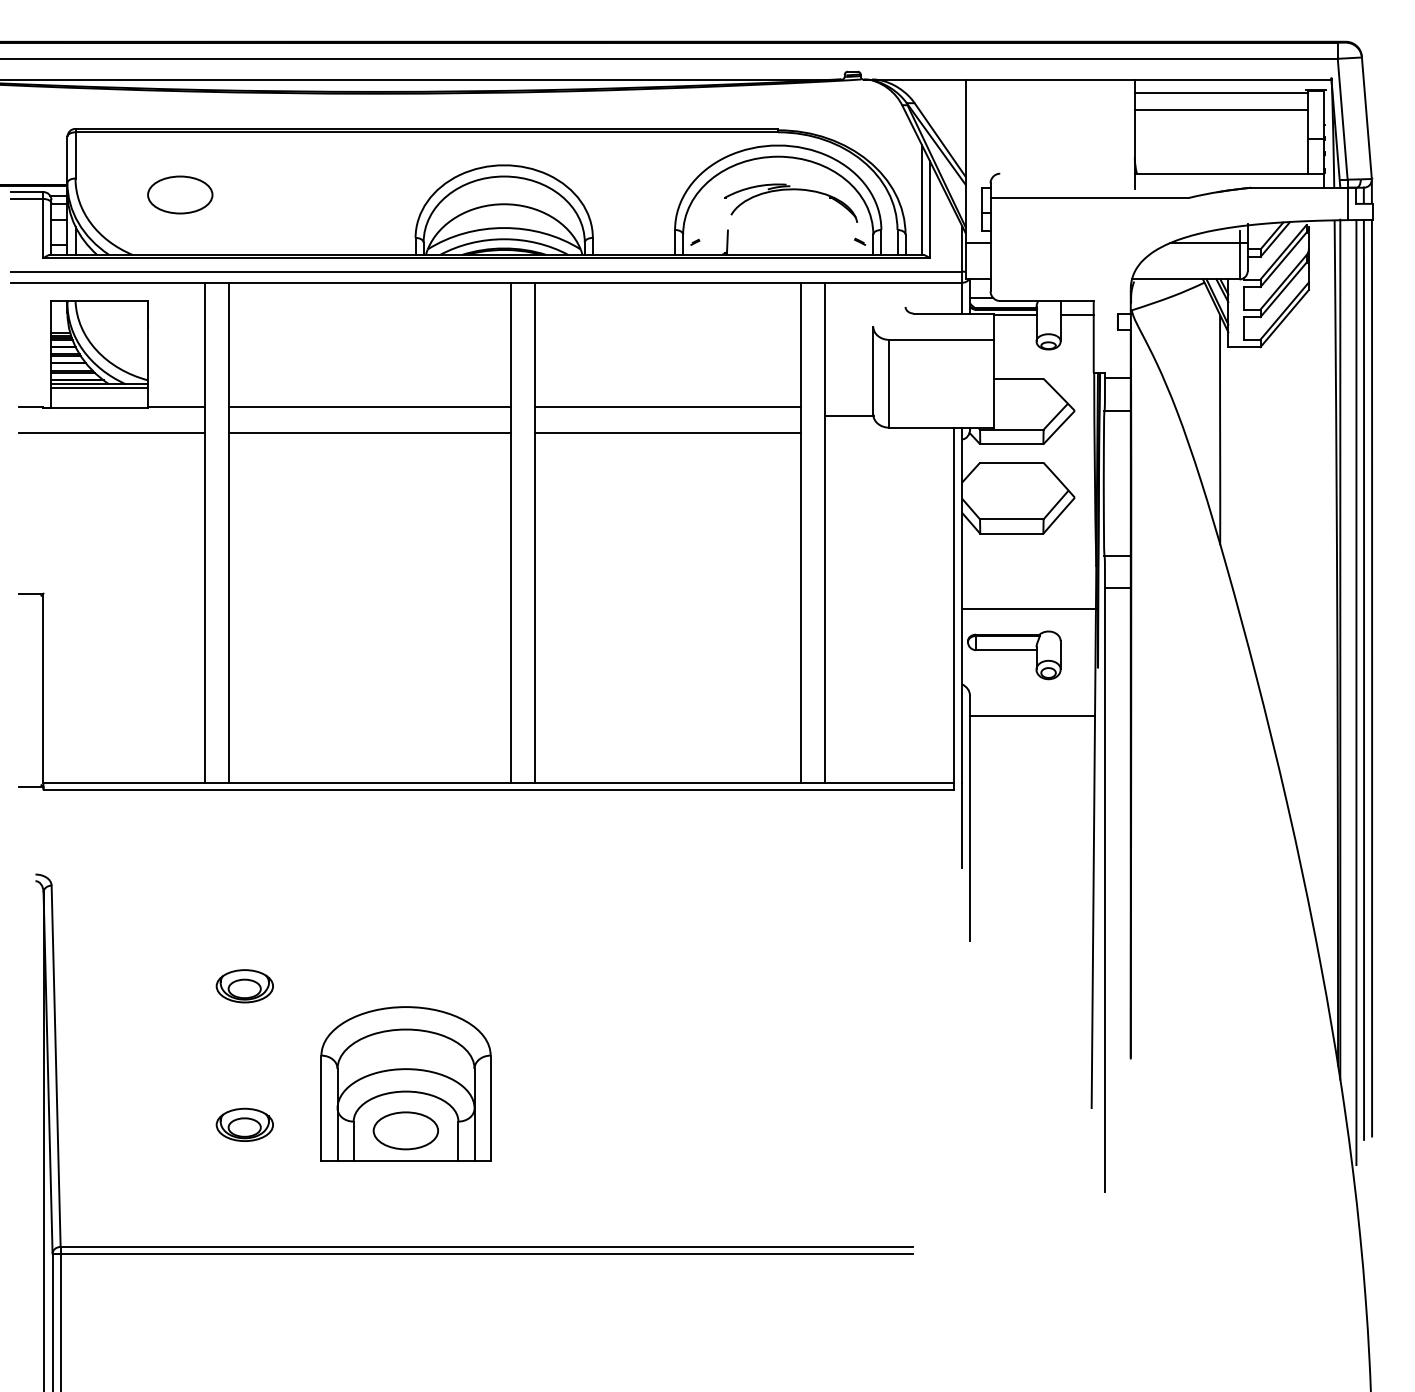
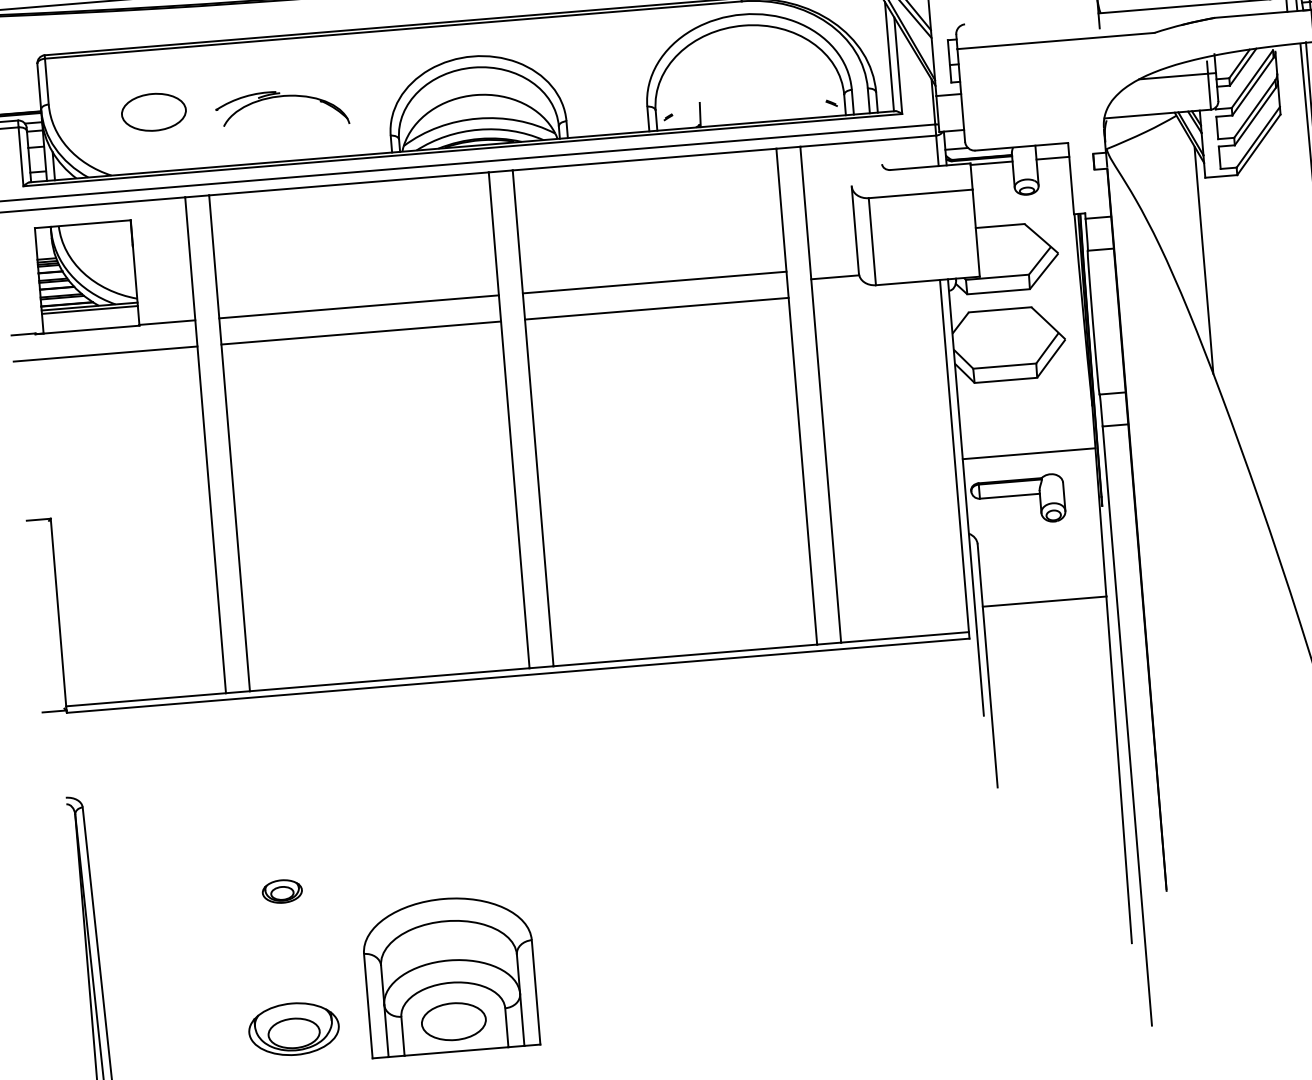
part: (791, 190) -> (281, 97), moved
line: (1032, 715) -> (1044, 601), moved
part: (244, 986) -> (282, 891), size x0.7
part: (244, 1124) -> (293, 1028), size x1.6

